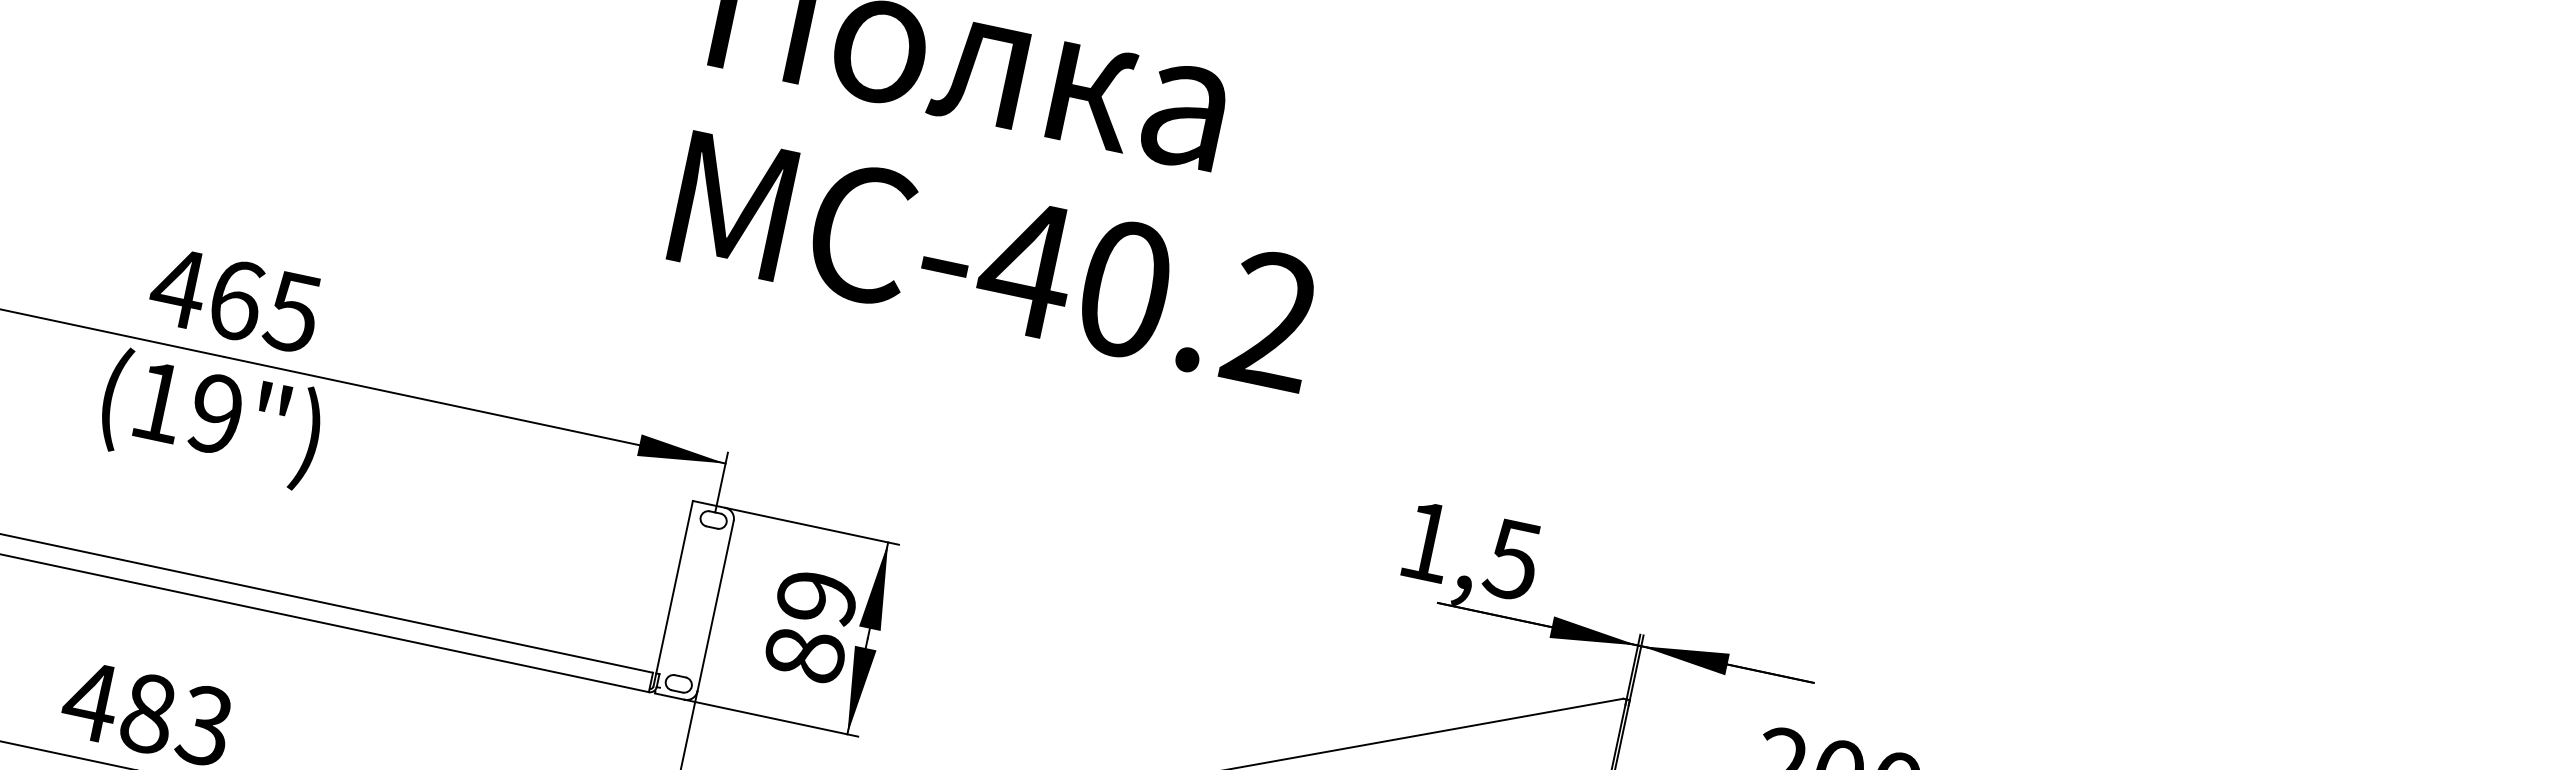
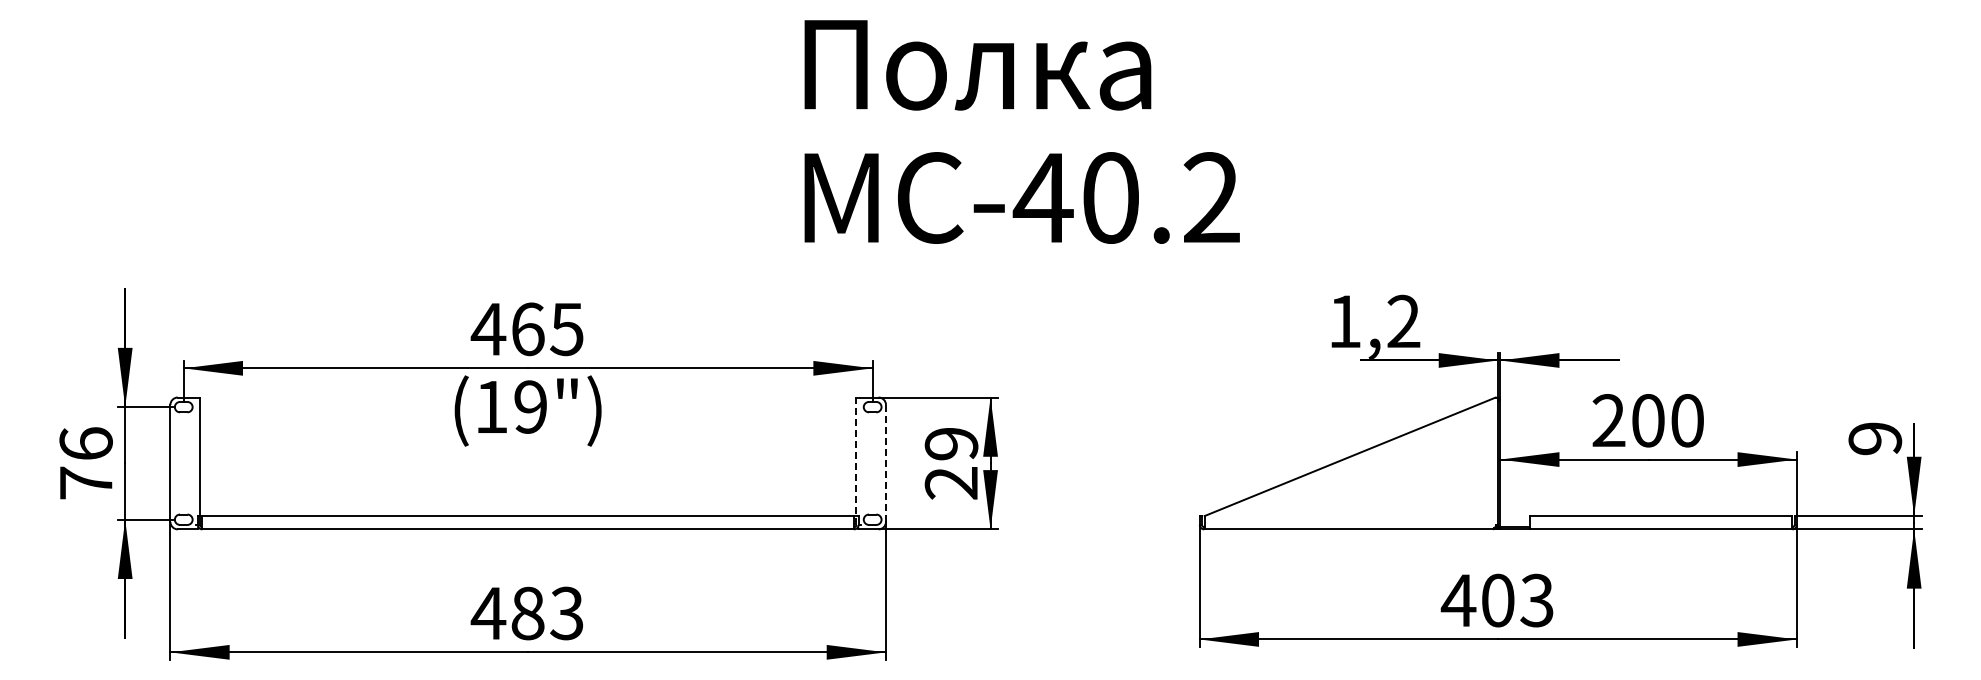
text: (1512, 559) -> (1403, 321), 1,5 -> 1,2
line: (673, 594) -> (856, 461), solid -> dashed
line: (716, 606) -> (886, 463), solid -> dashed
text: (805, 654) -> (951, 482), 89 -> 29

